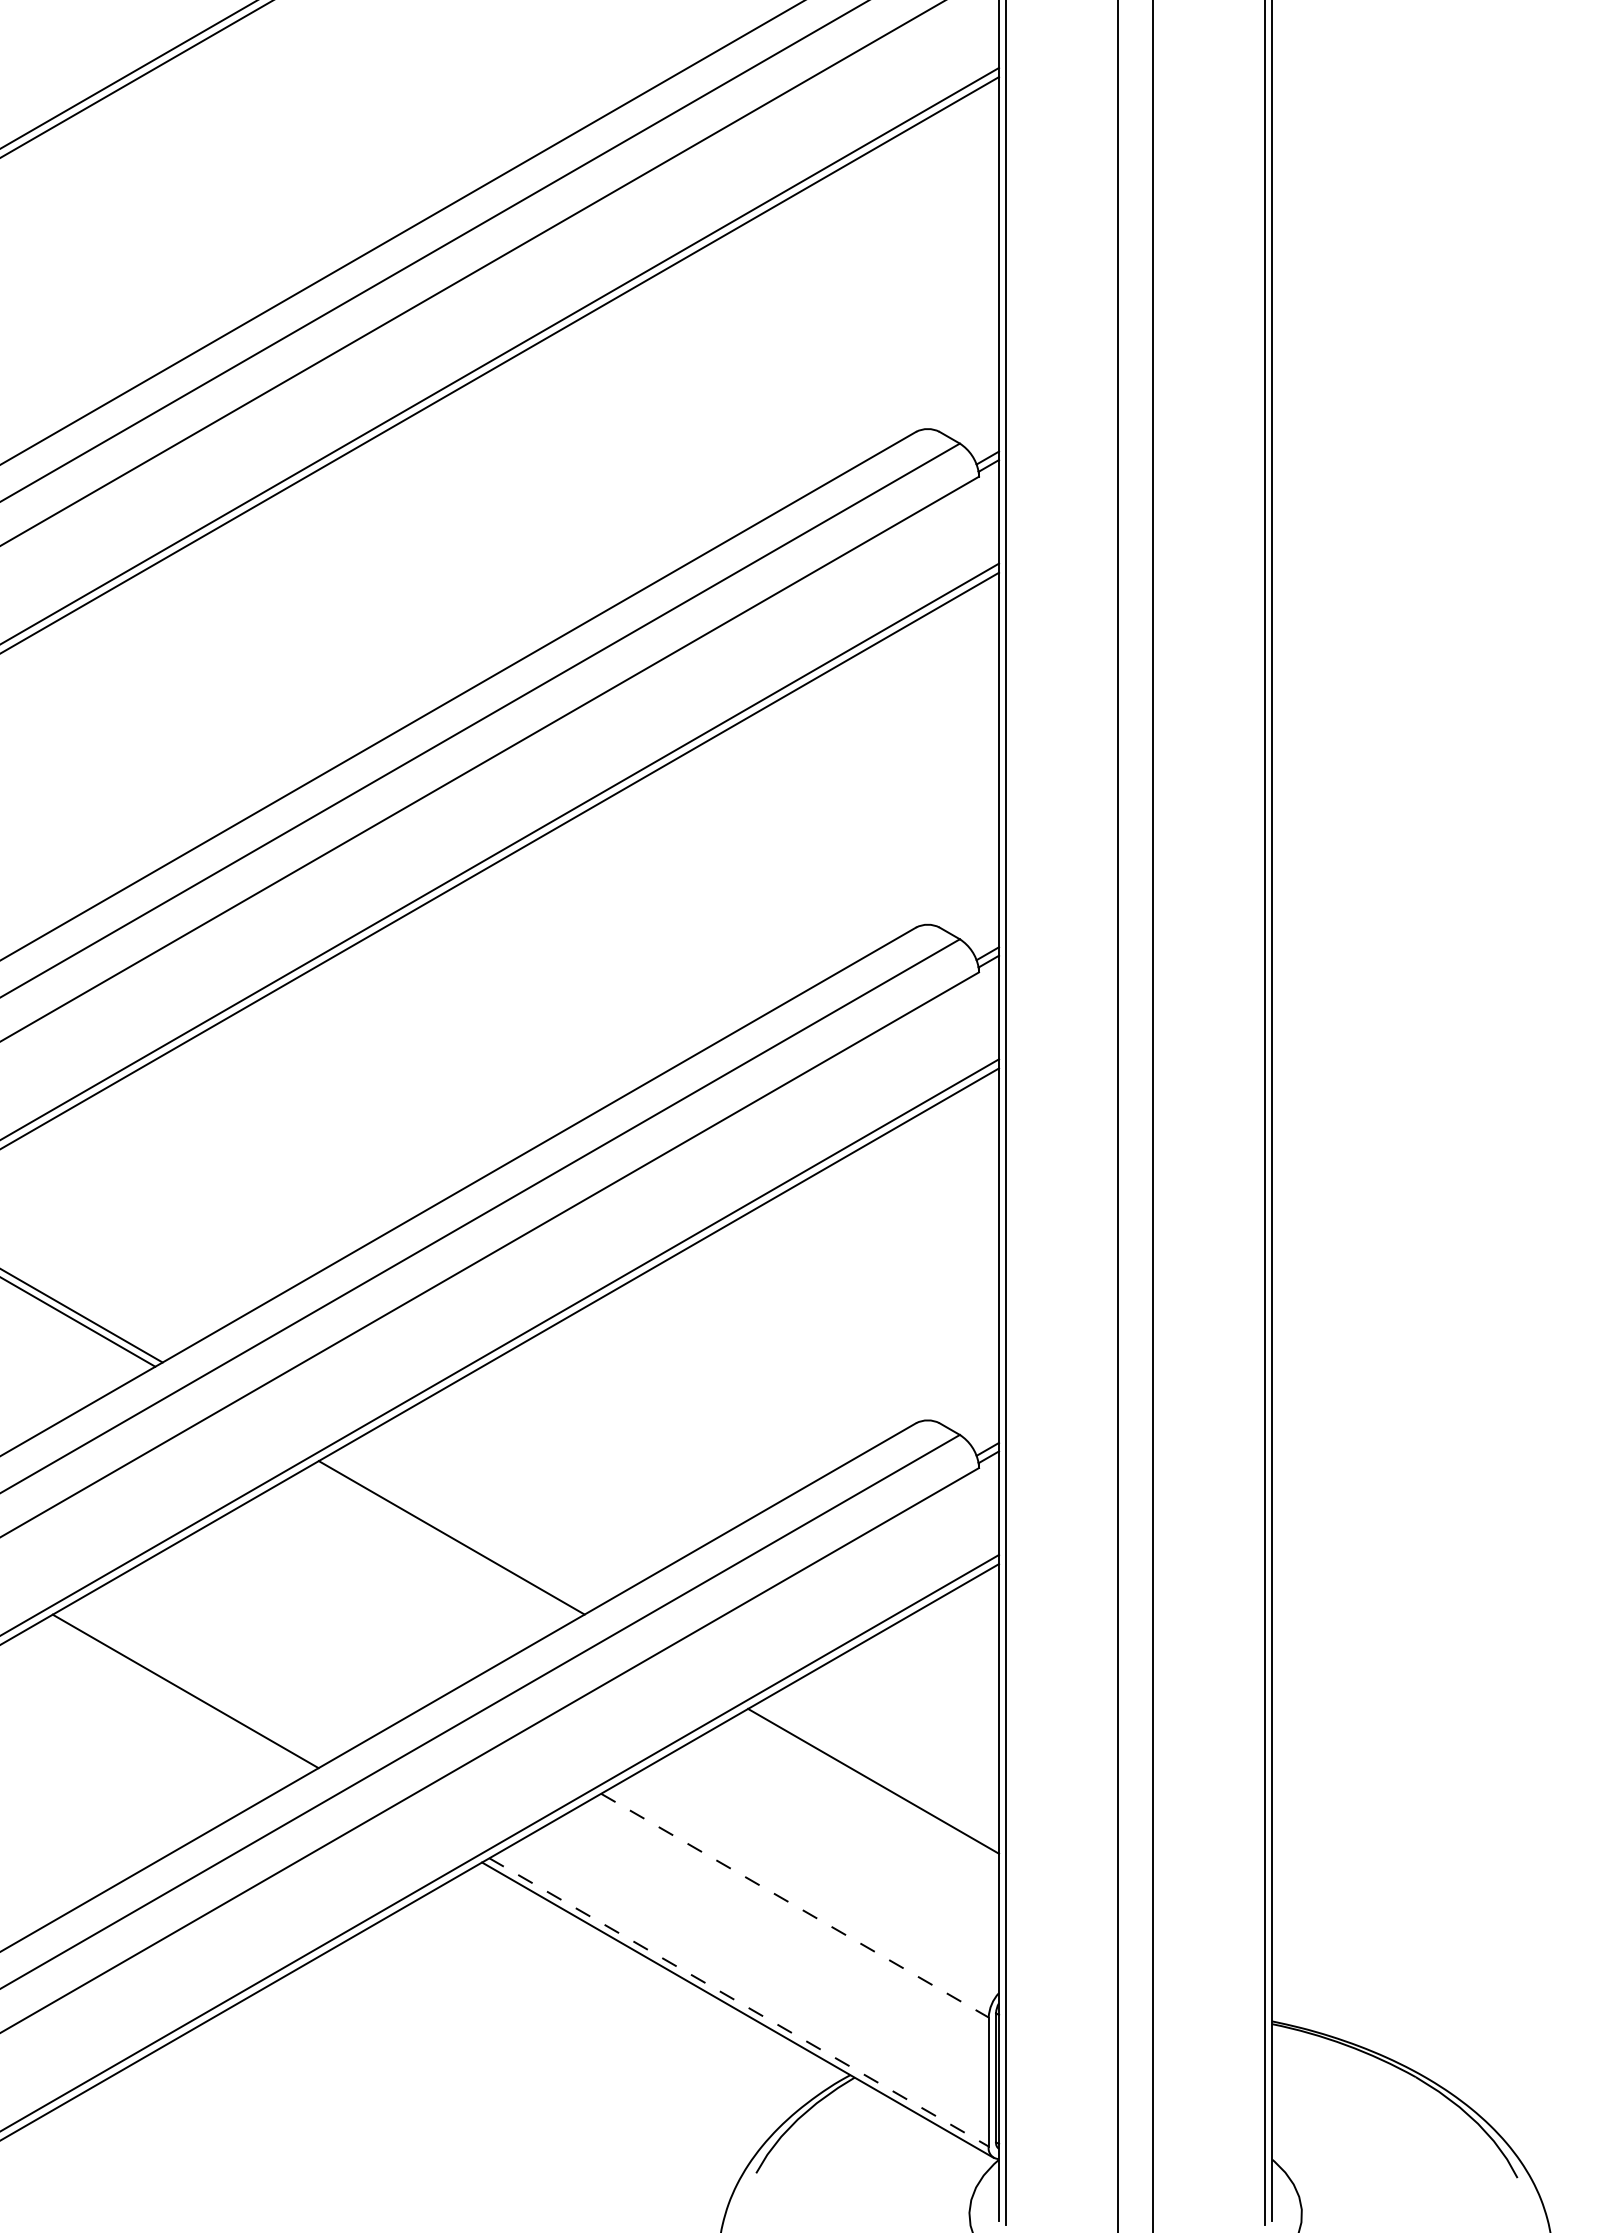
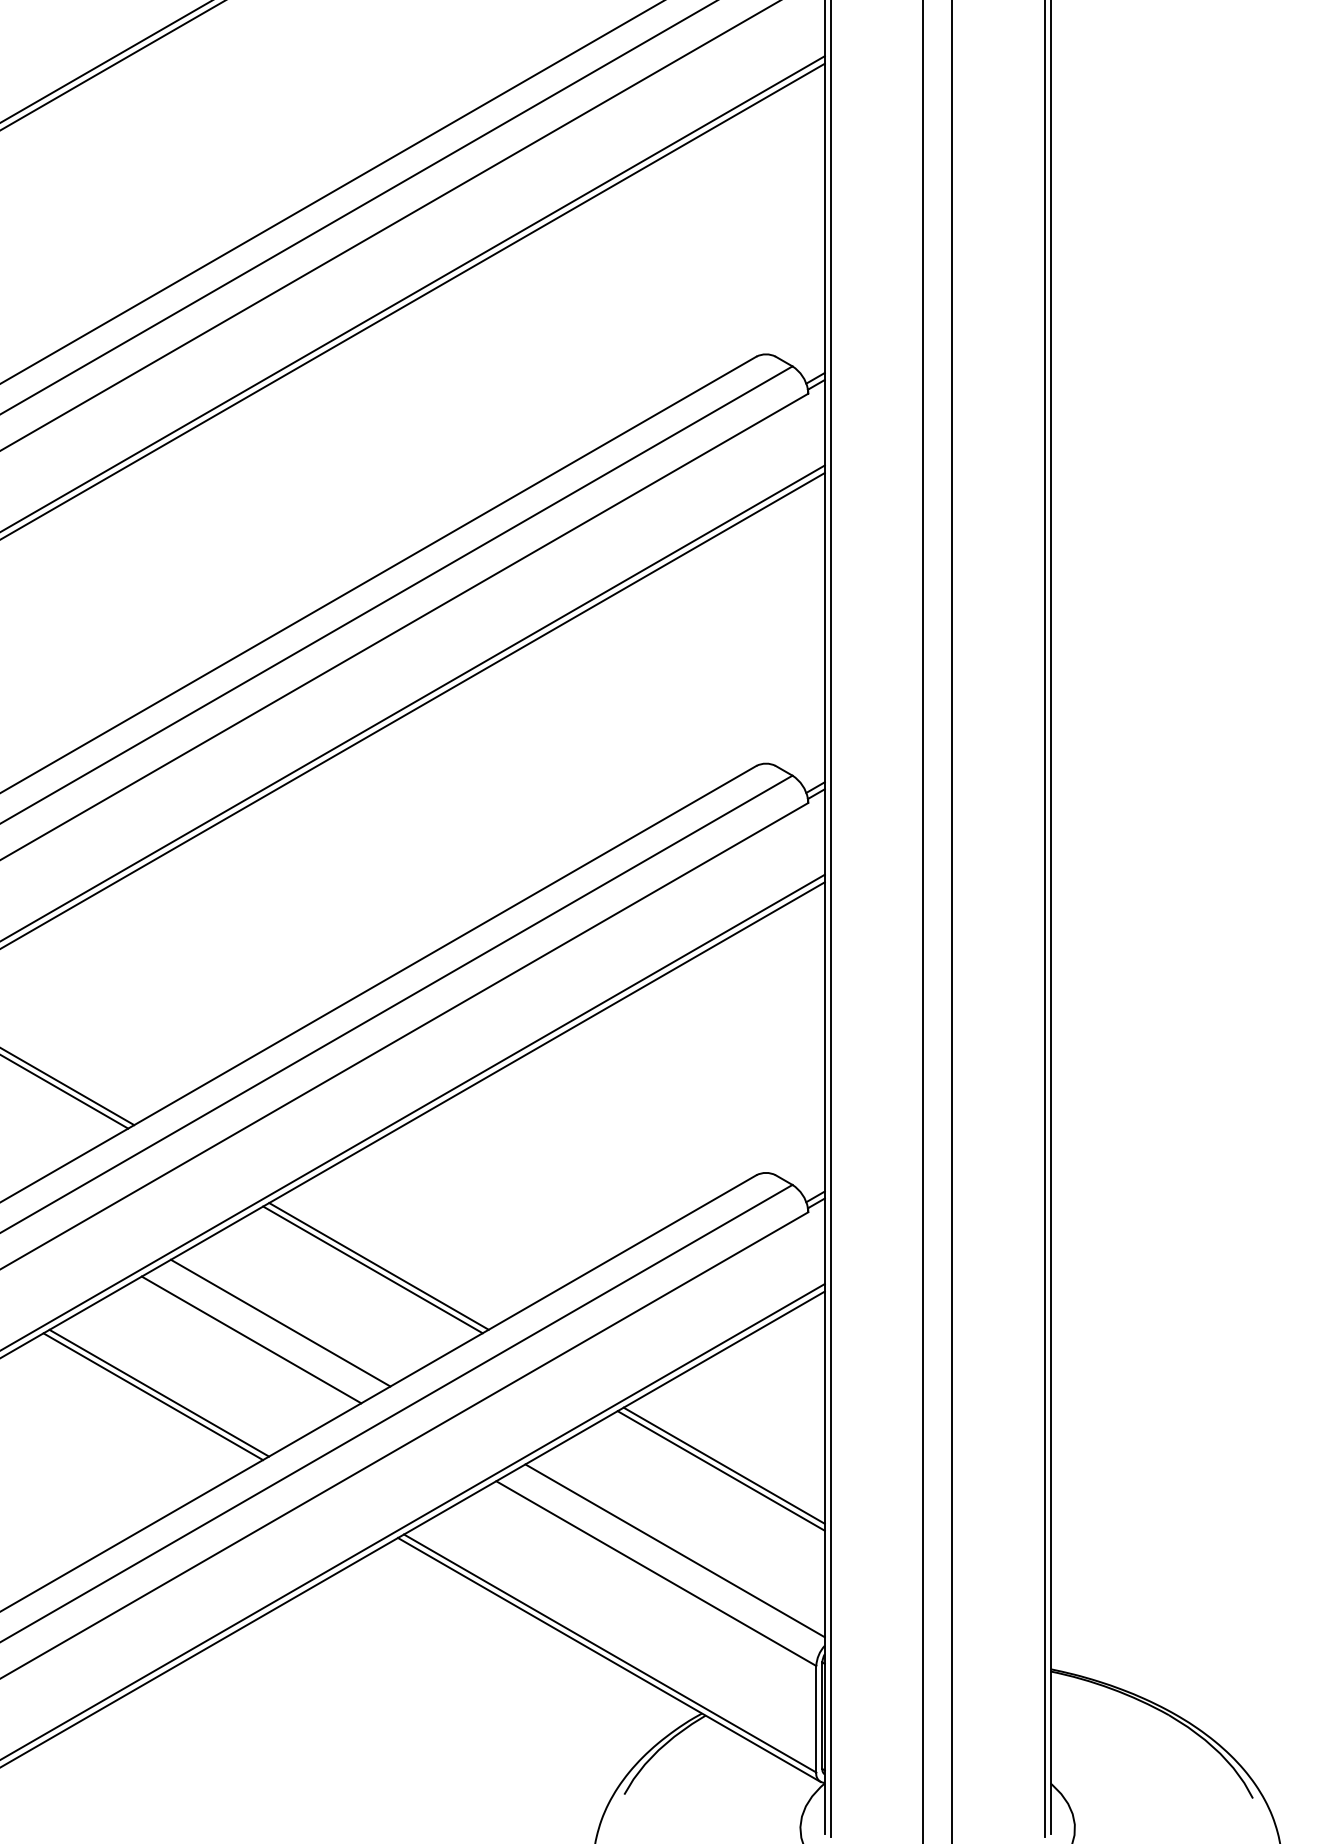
line: (458, 1533) -> (378, 1266), added
line: (339, 1602) -> (280, 1323), added
line: (304, 1622) -> (251, 1339), added
line: (192, 1686) -> (158, 1392), added
line: (877, 1774) -> (724, 1465), added
line: (817, 1877) -> (674, 1550), added
line: (794, 1905) -> (655, 1573), dashed -> solid
line: (739, 2002) -> (610, 1653), dashed -> solid

